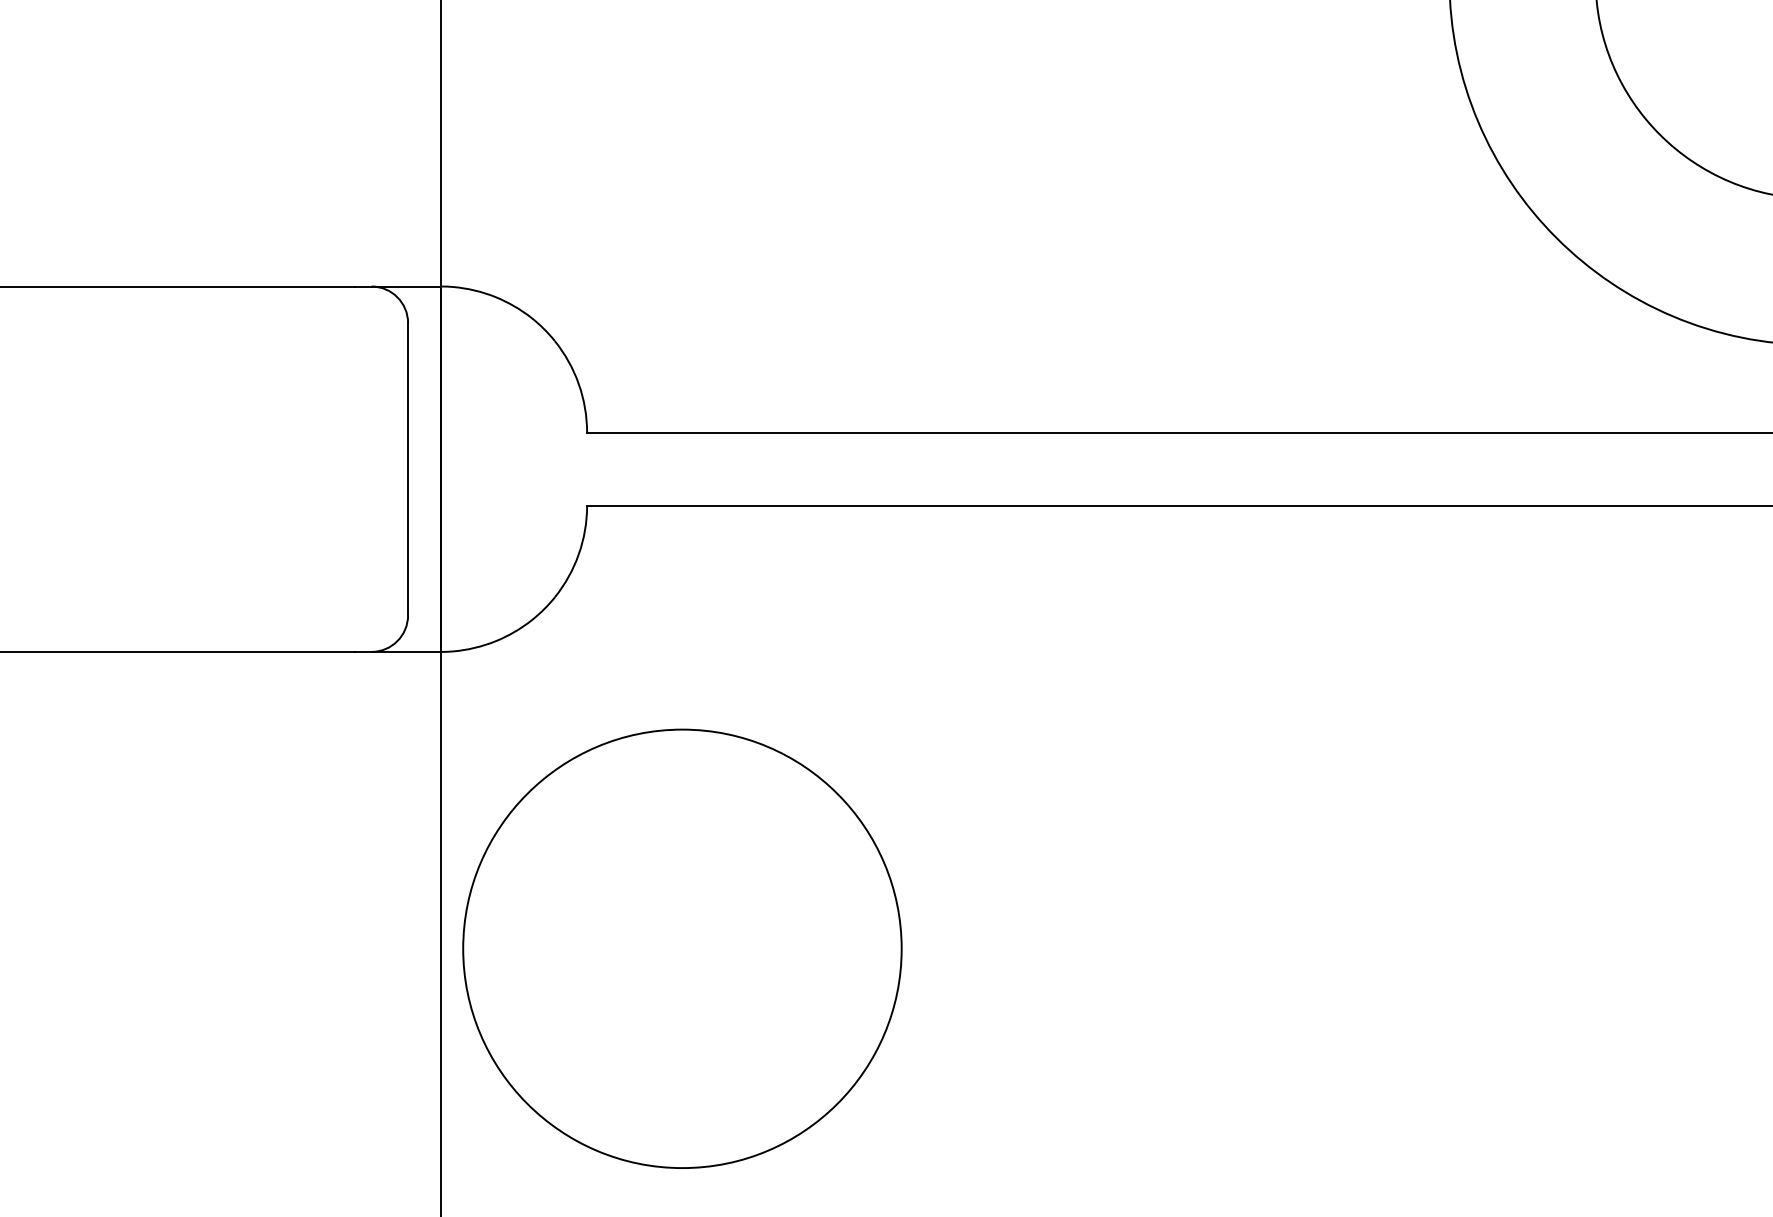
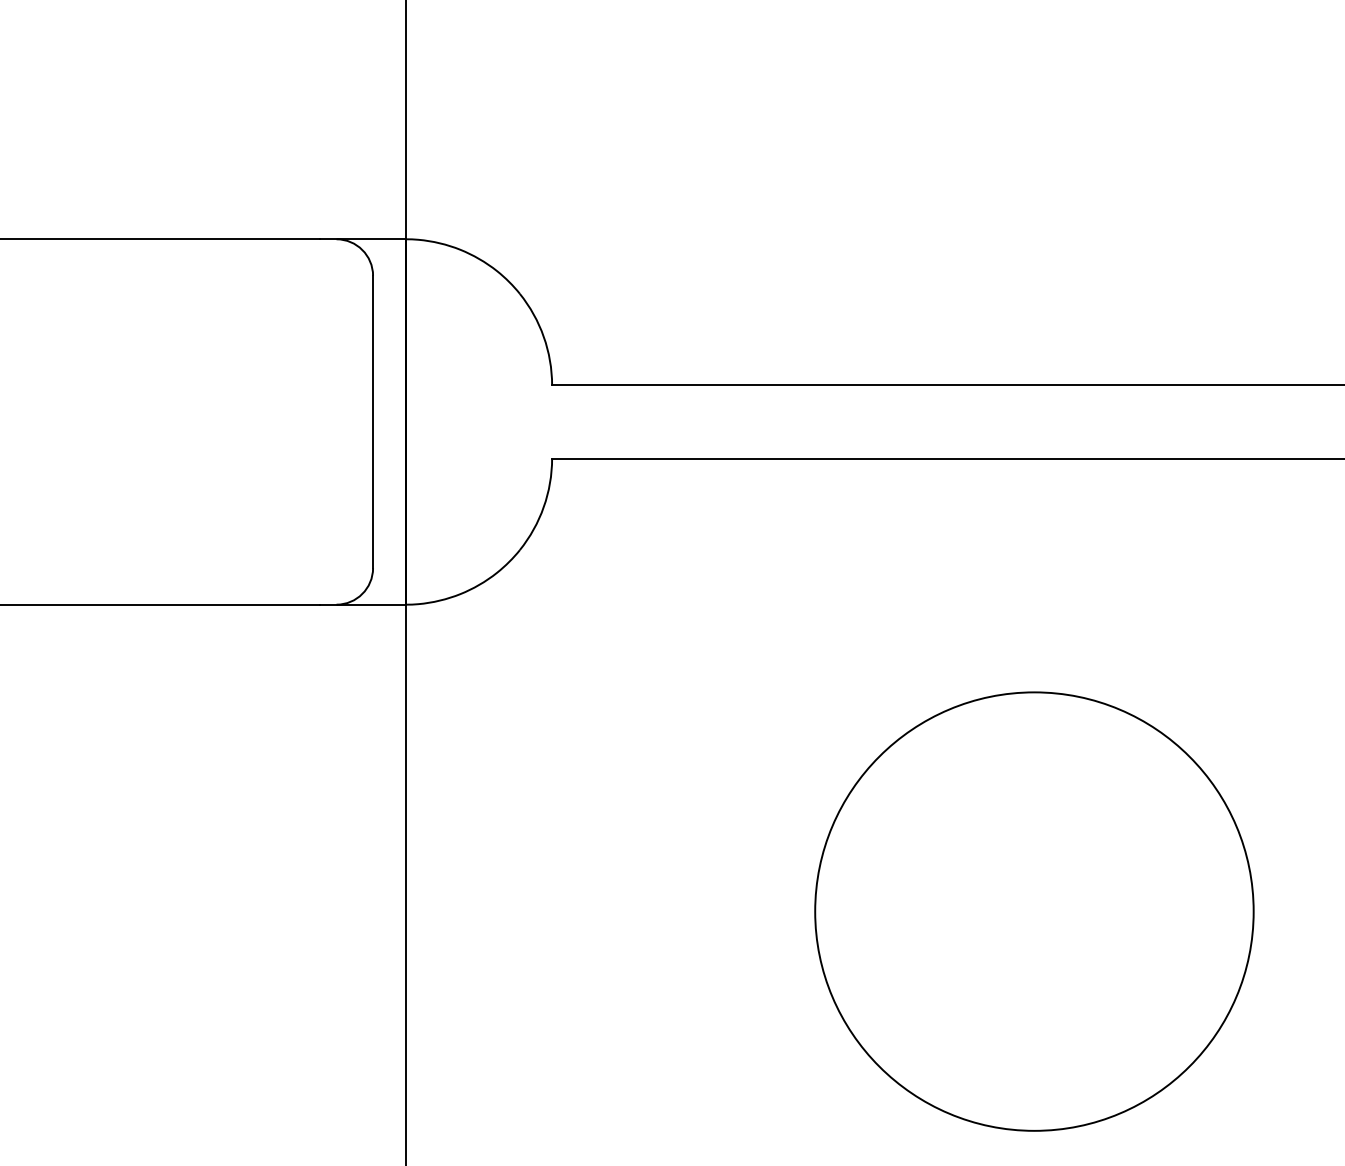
circle: (682, 948) -> (1034, 911), moved

